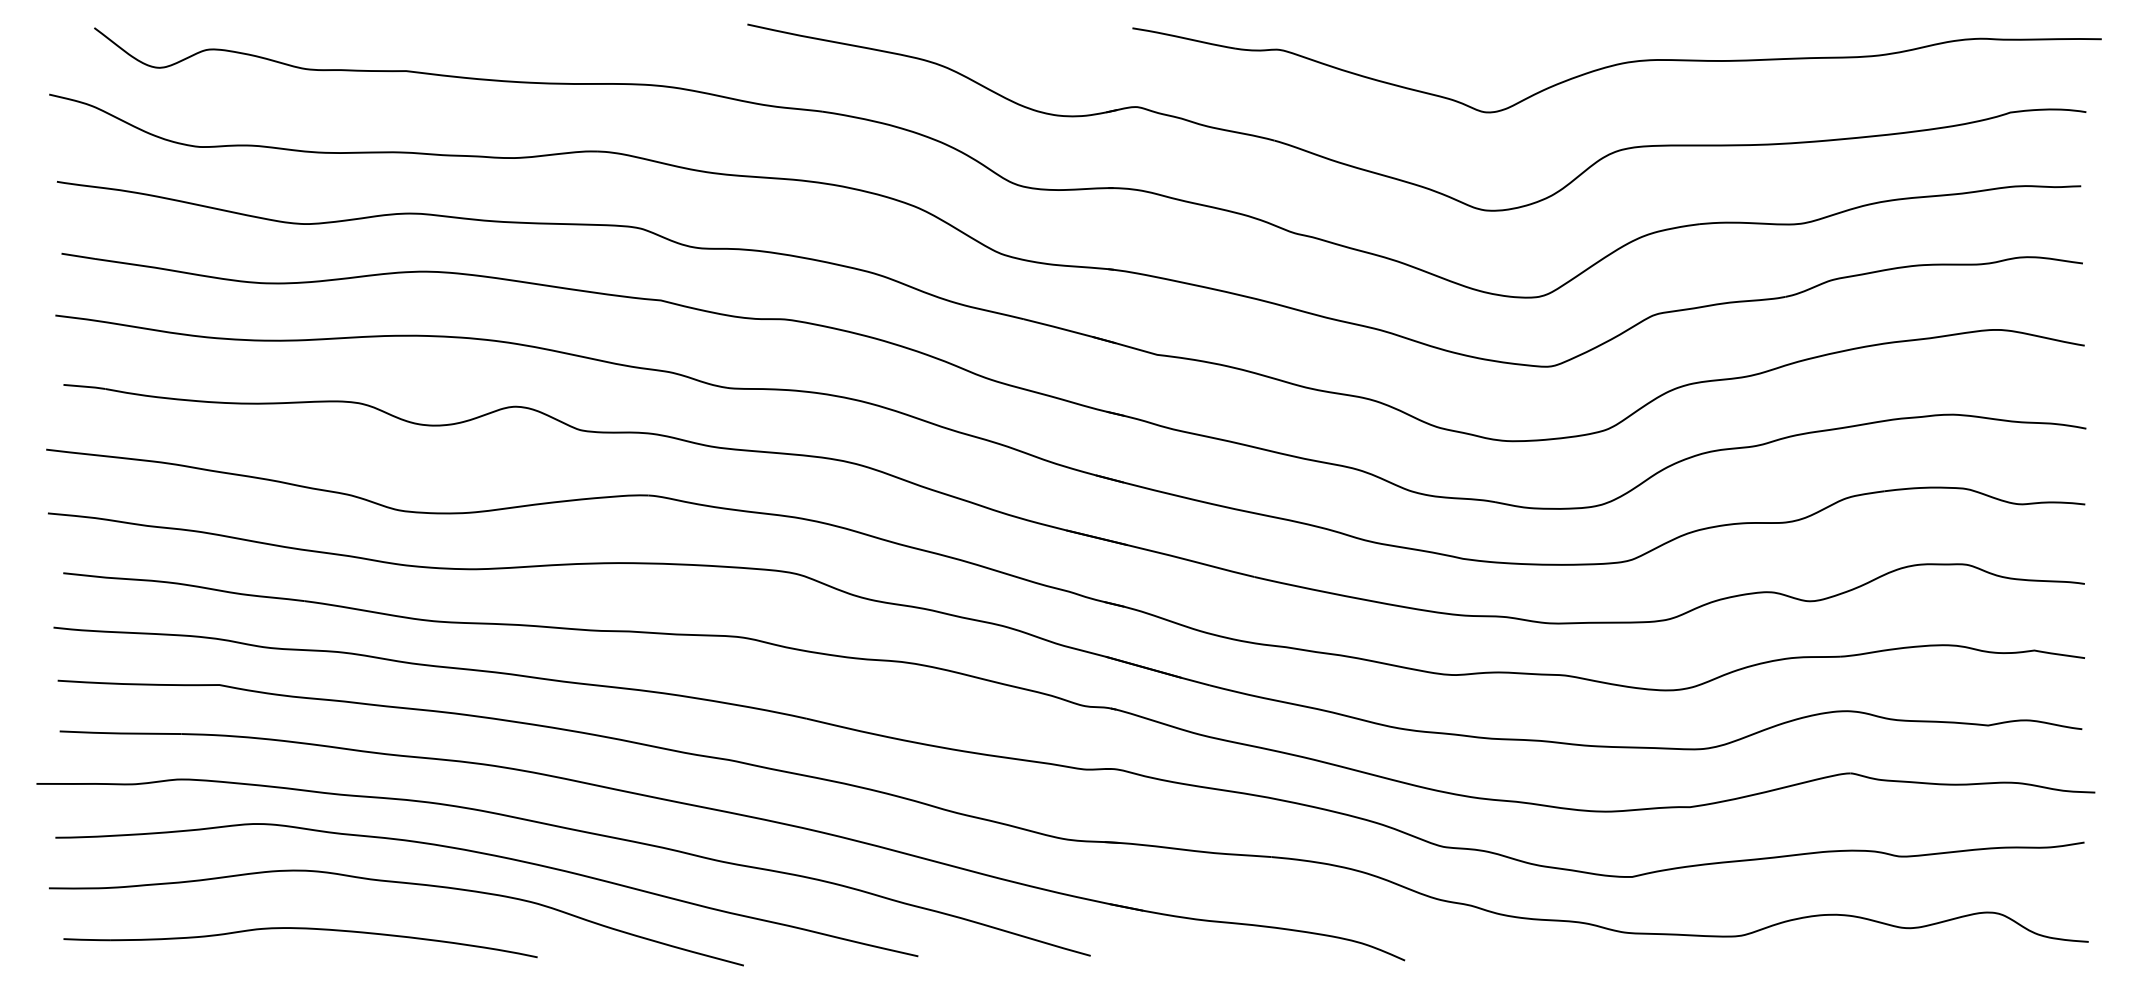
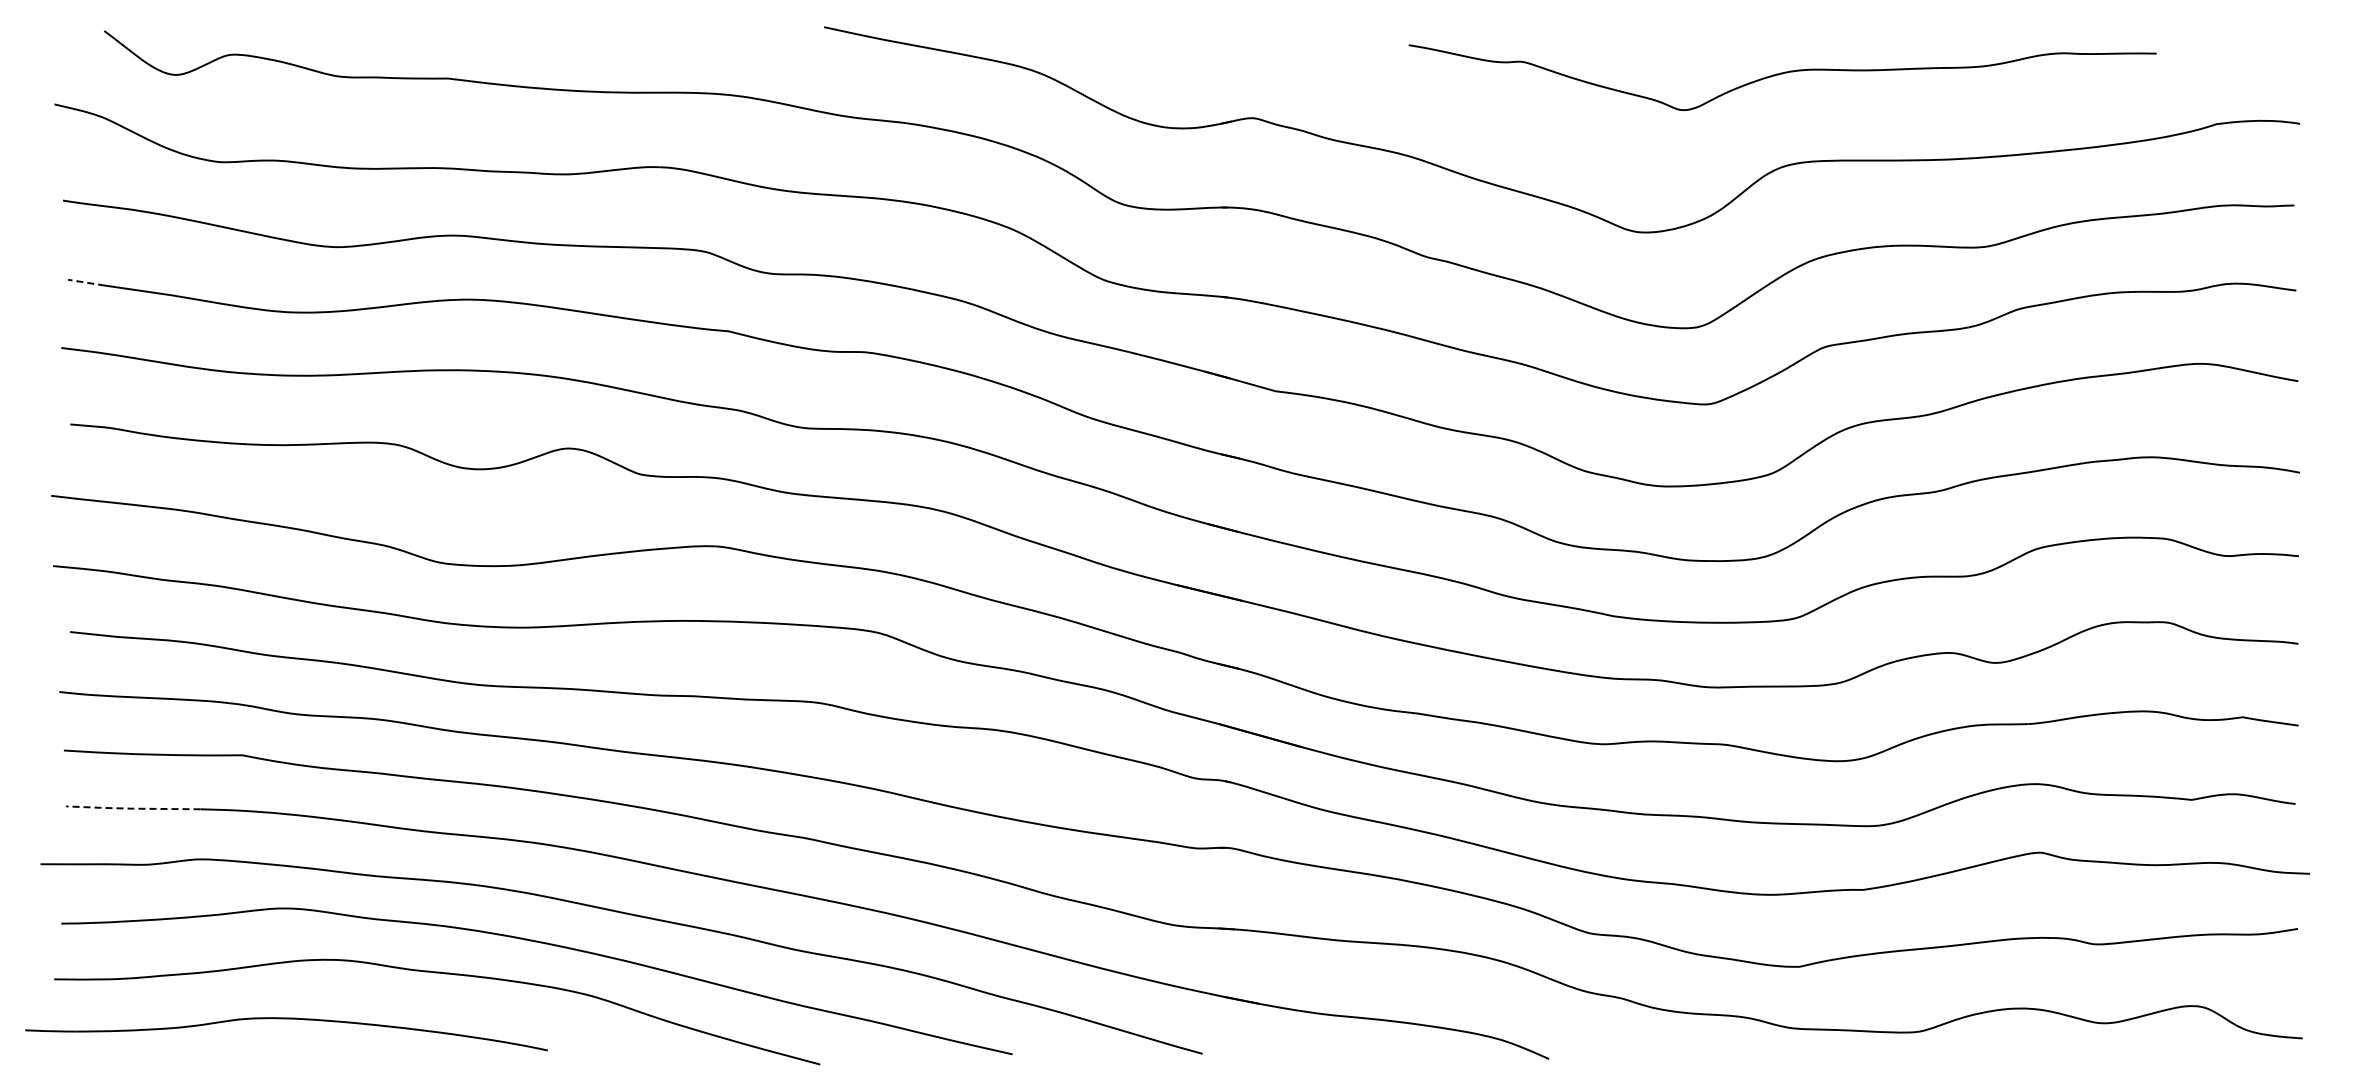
part: (1616, 70) -> (1782, 77), size x0.7
line: (78, 256) -> (86, 282), solid -> dashed
line: (119, 733) -> (132, 808), solid -> dashed
part: (300, 929) -> (286, 1019), moved

